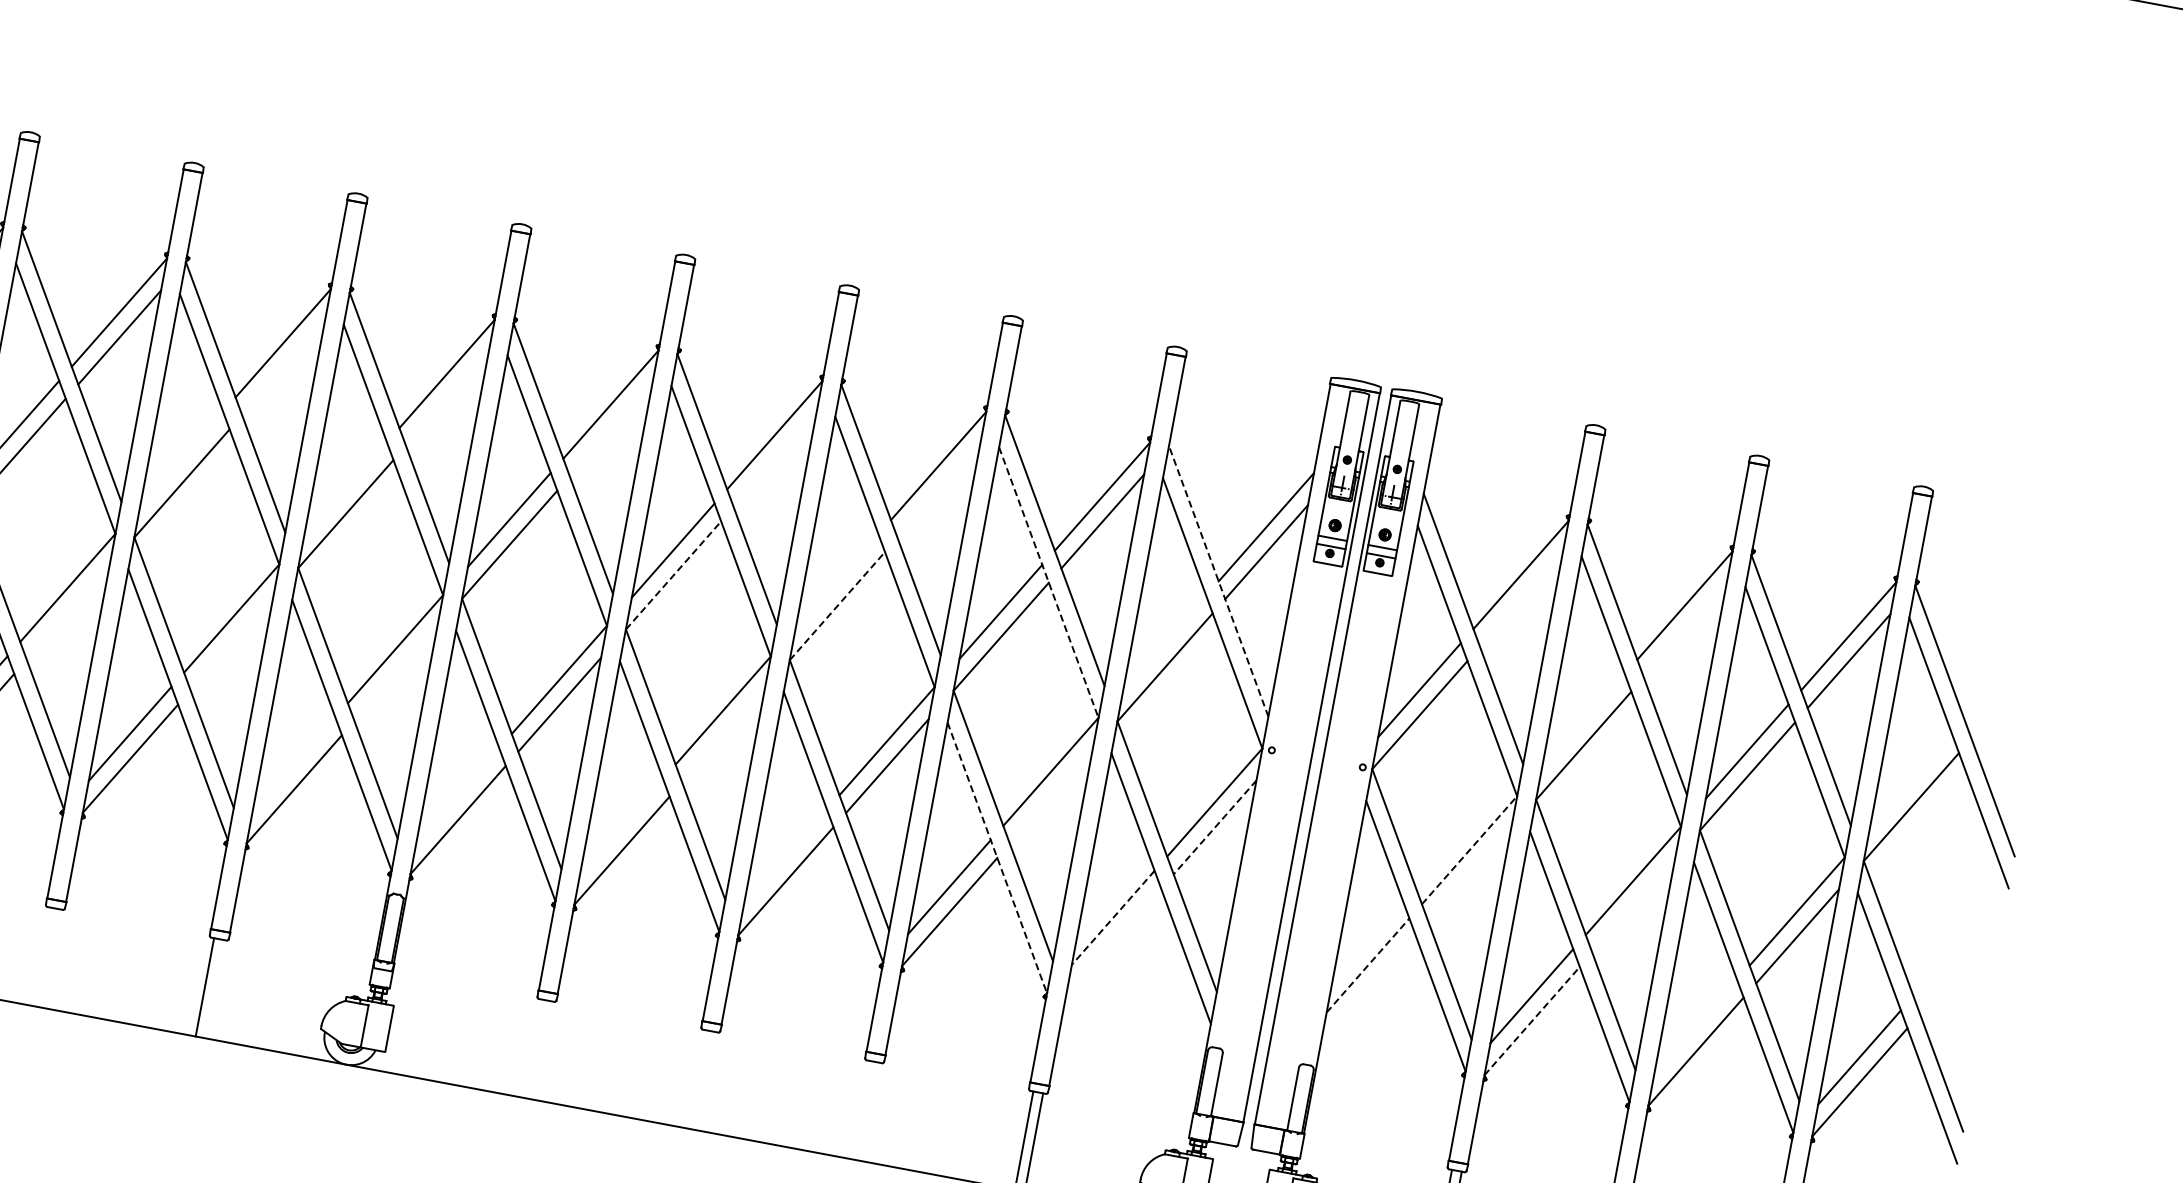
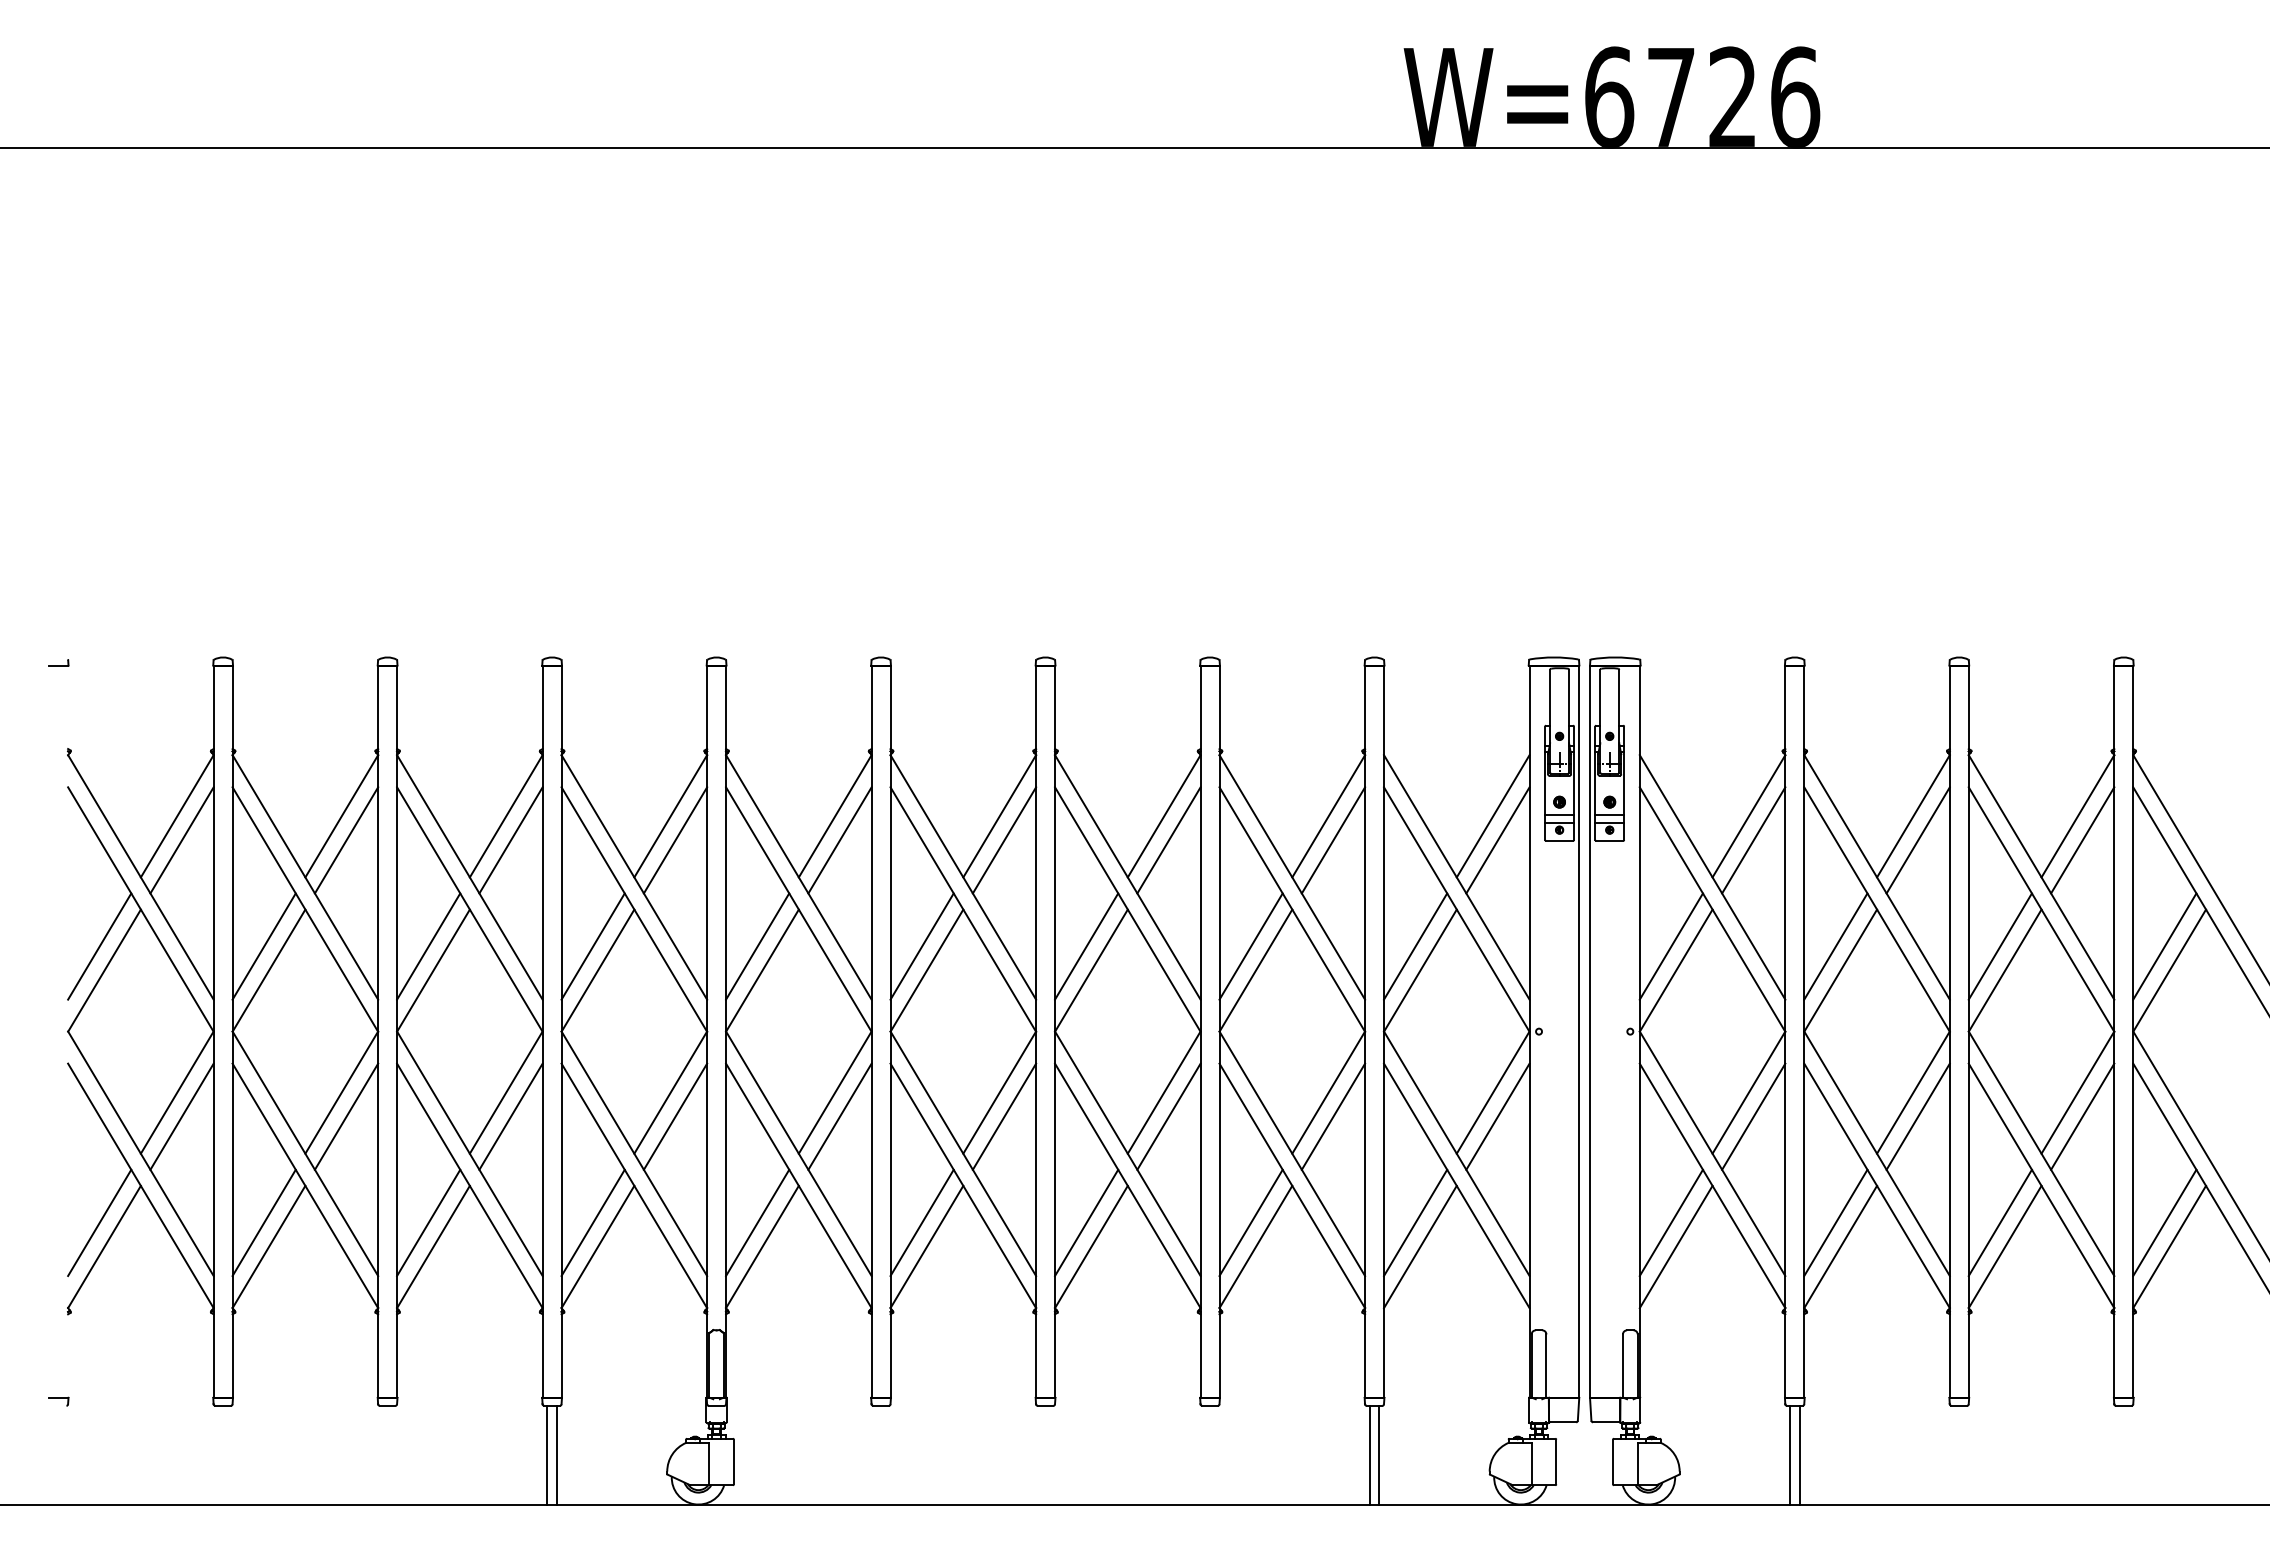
line: (282, 368) -> (510, 840), added
line: (447, 398) -> (675, 840), added
line: (610, 429) -> (839, 840), added
line: (181, 458) -> (428, 946), added
line: (775, 460) -> (1004, 840), added
line: (344, 489) -> (592, 946), added
line: (938, 490) -> (1168, 840), added
line: (674, 575) -> (927, 970), dashed -> solid
line: (1218, 580) -> (1456, 876), dashed -> solid
line: (836, 581) -> (1086, 946), added
line: (1048, 583) -> (1292, 910), dashed -> solid
line: (1521, 599) -> (1753, 840), added
line: (837, 606) -> (1091, 970), dashed -> solid
line: (68, 612) -> (346, 1116), added
line: (1684, 630) -> (1917, 840), added
line: (1164, 642) -> (1415, 946), added
line: (231, 643) -> (510, 1116), added
line: (395, 673) -> (675, 1116), added
line: (1583, 720) -> (1835, 946), added
line: (723, 735) -> (1004, 1116), added
line: (293, 764) -> (592, 1222), added
line: (1910, 782) -> (2164, 946), added
line: (457, 794) -> (757, 1222), added
line: (1051, 796) -> (1333, 1116), added
line: (621, 825) -> (921, 1222), added
line: (1214, 827) -> (1497, 1116), dashed -> solid
line: (1470, 850) -> (1749, 1092), dashed -> solid
line: (785, 856) -> (1086, 1222), added
line: (997, 858) -> (1292, 1186), dashed -> solid
line: (1469, 874) -> (1753, 1116), added
line: (1633, 905) -> (1917, 1116), added
line: (1113, 917) -> (1415, 1222), dashed -> solid
line: (1113, 942) -> (1420, 1246), added
line: (1368, 965) -> (1671, 1222), dashed -> solid
line: (215, 988) -> (557, 1454), added
line: (1367, 989) -> (1675, 1246), added
line: (1532, 1020) -> (1840, 1246), dashed -> solid
line: (1694, 1026) -> (1999, 1222), added

